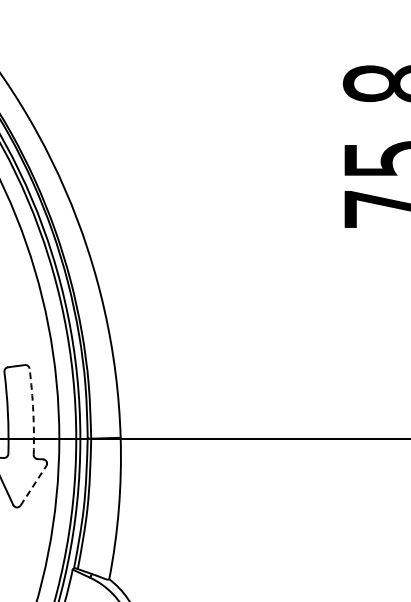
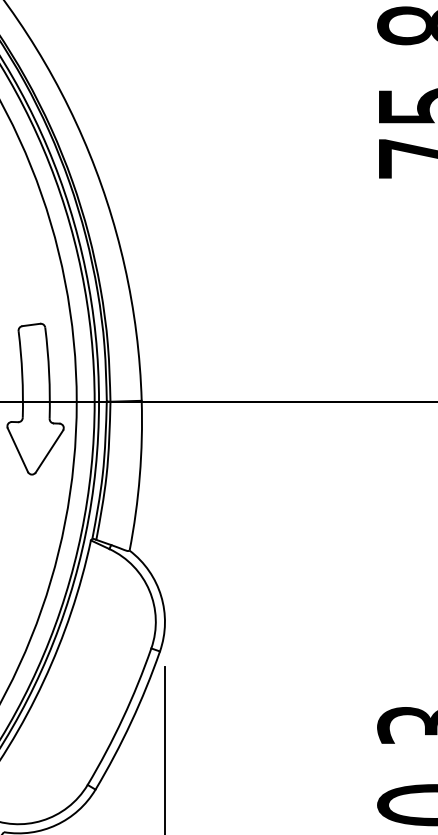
arc: (33, 412) -> (49, 373), dashed -> solid
line: (33, 485) -> (49, 451), dashed -> solid

